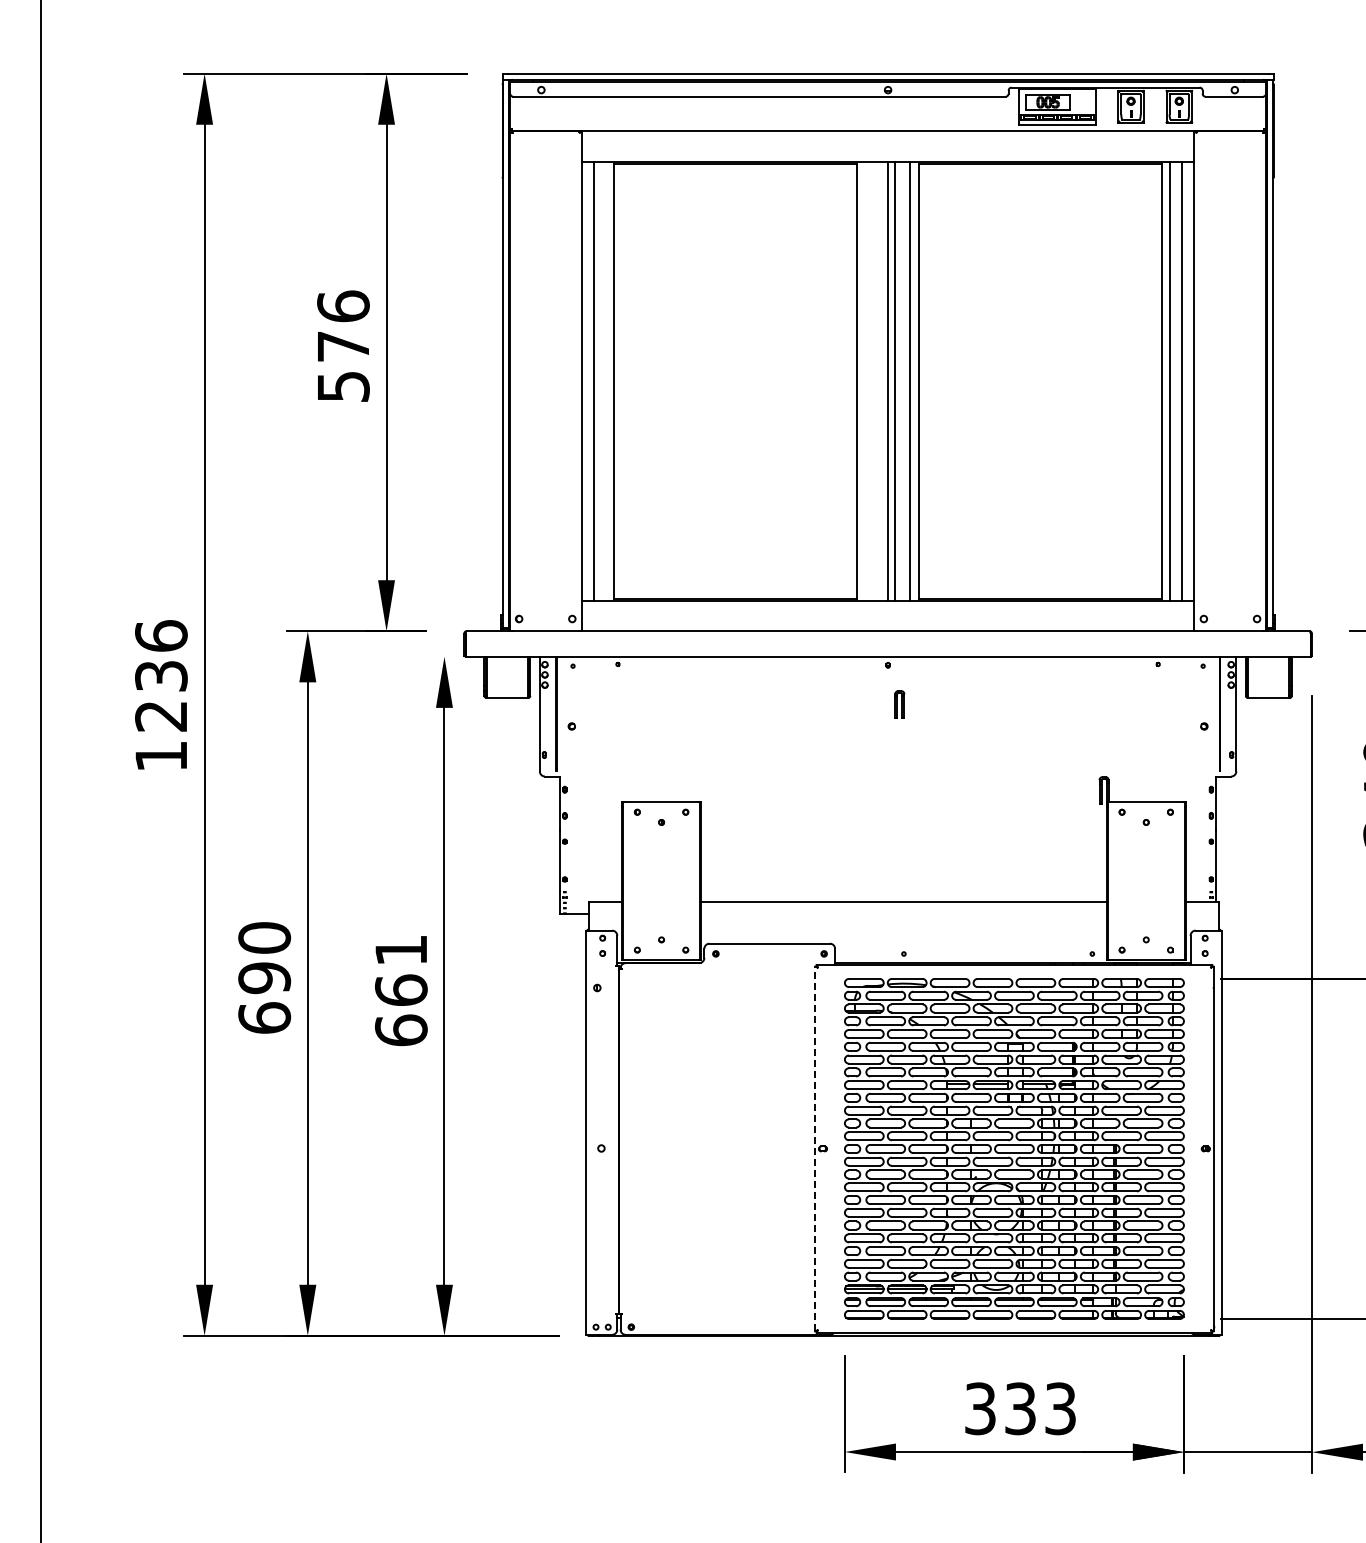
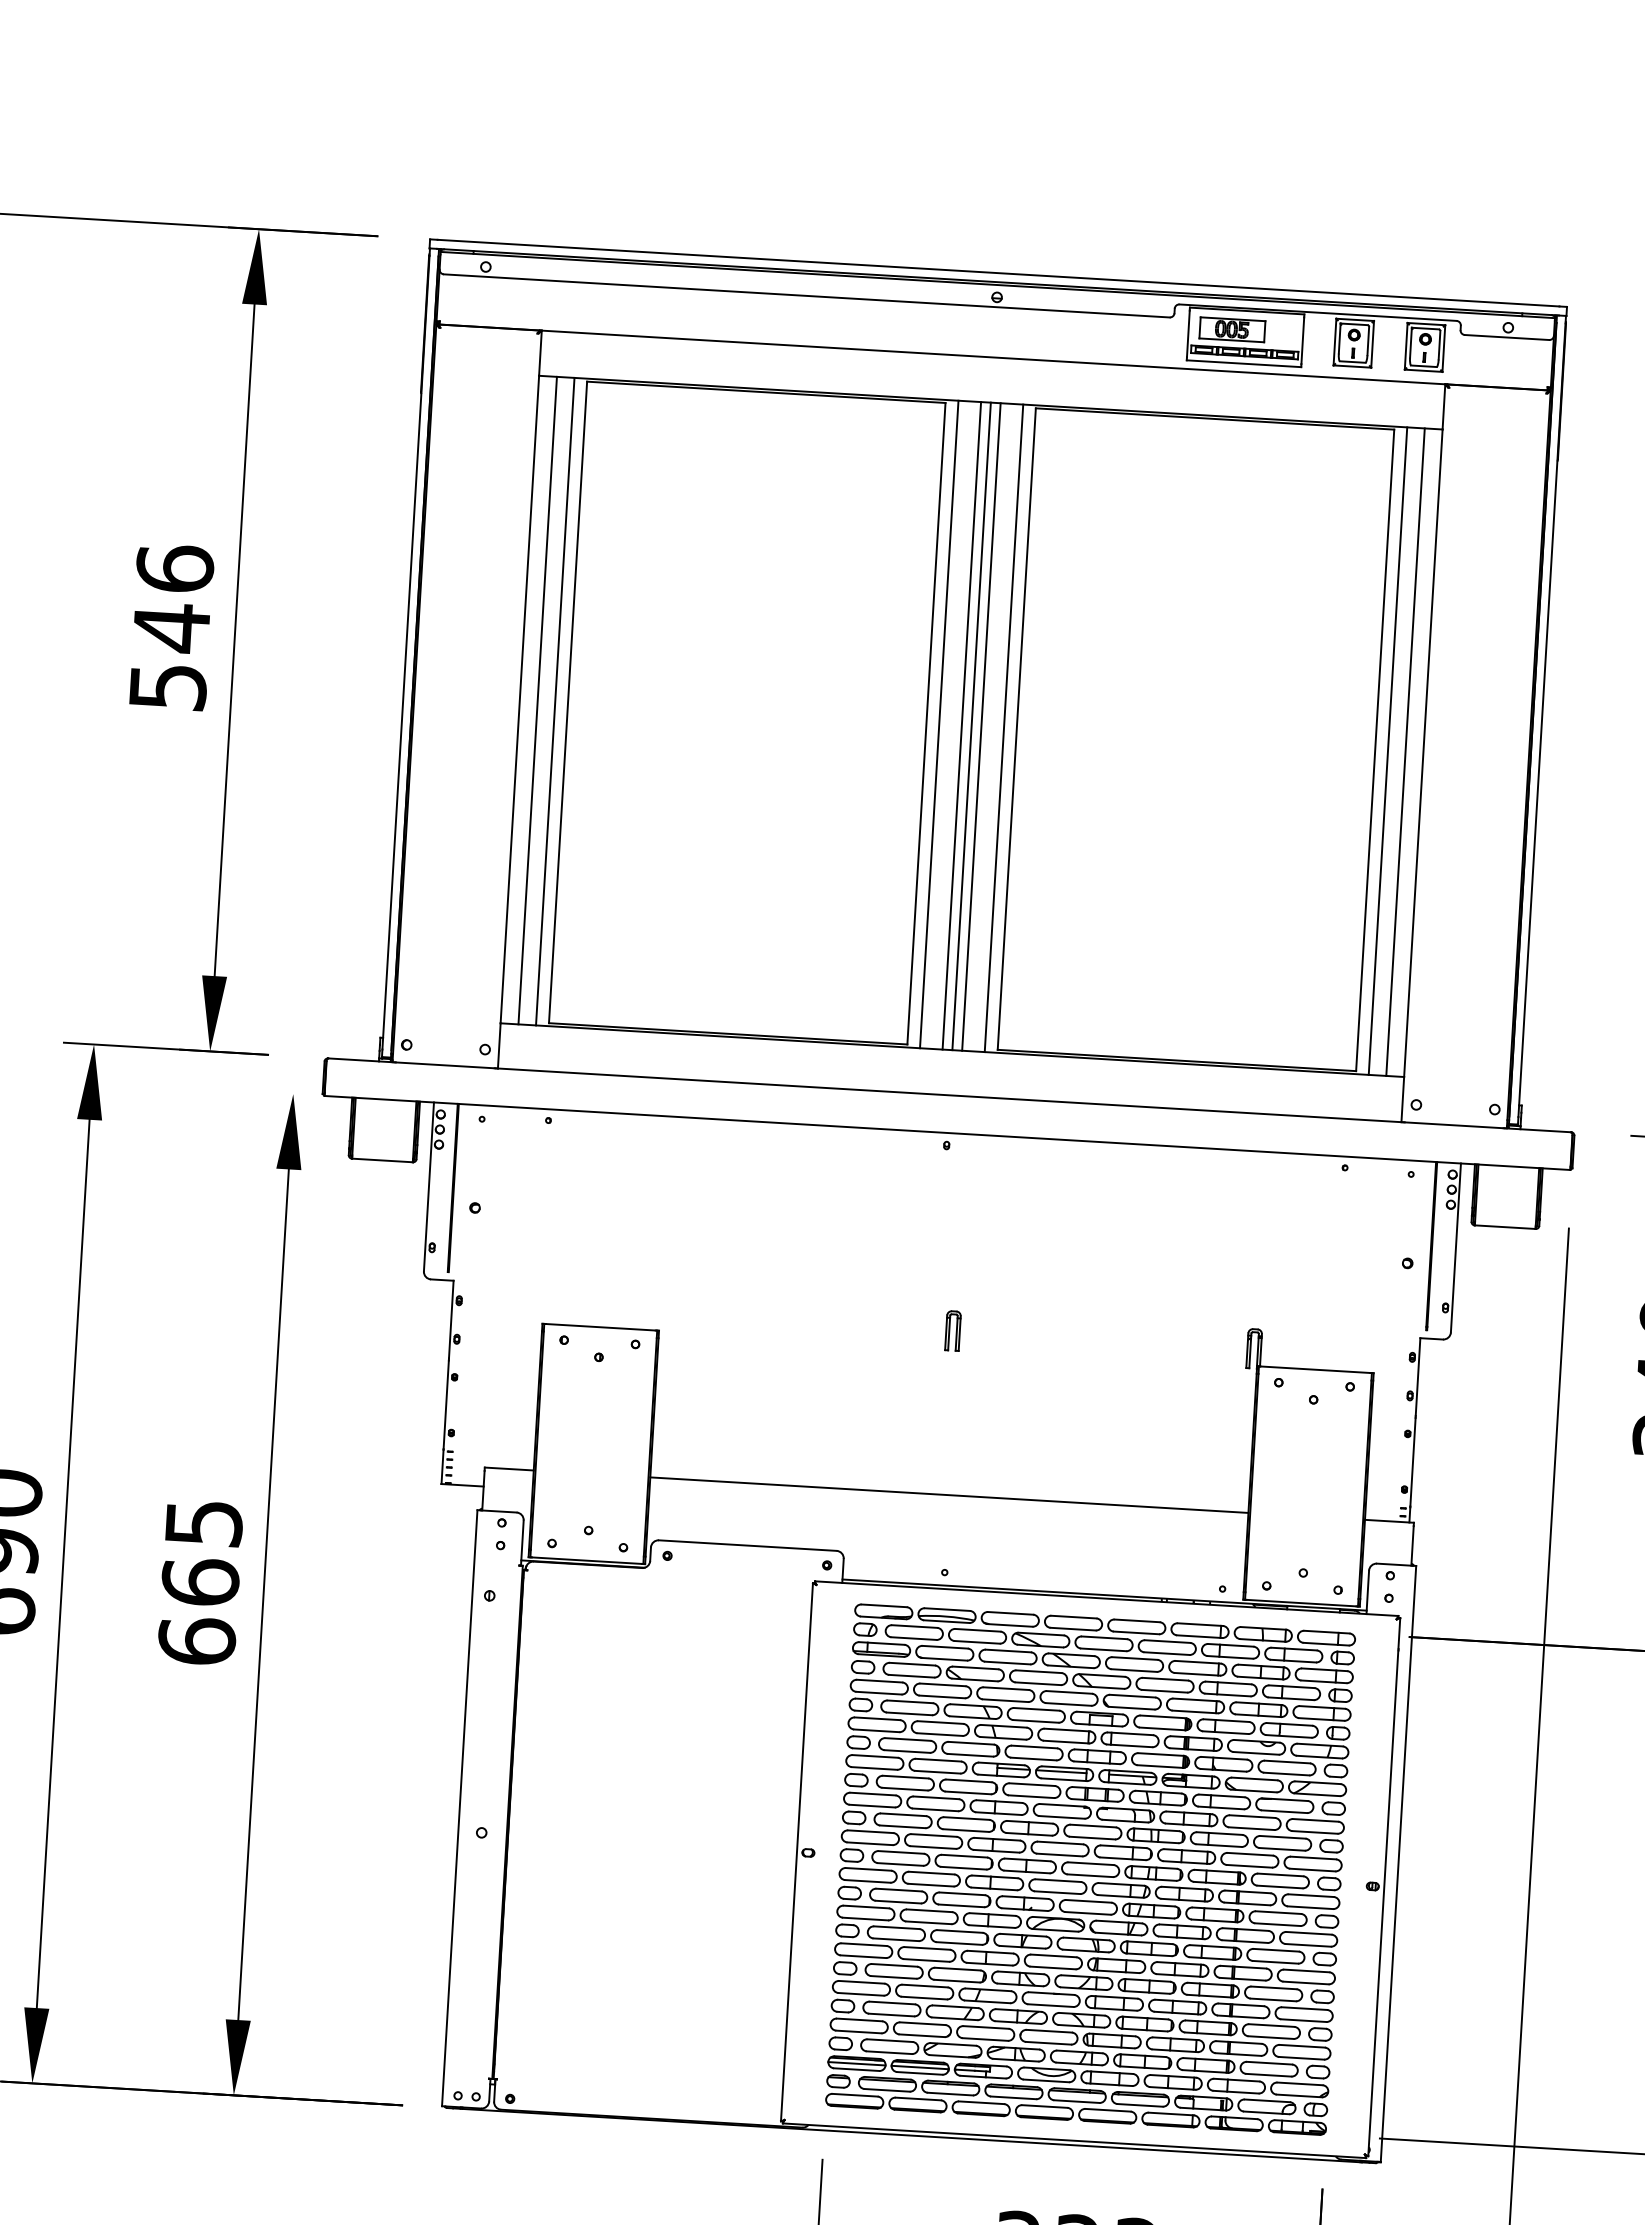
text: (343, 346) -> (171, 627), 576 -> 546
line: (605, 380) -> (554, 700), added
line: (866, 380) -> (939, 723), added
line: (881, 380) -> (961, 724), added
part: (899, 704) -> (952, 1331), moved
text: (401, 950) -> (204, 1523), 661 -> 665
line: (815, 1148) -> (797, 1851), dashed -> solid

